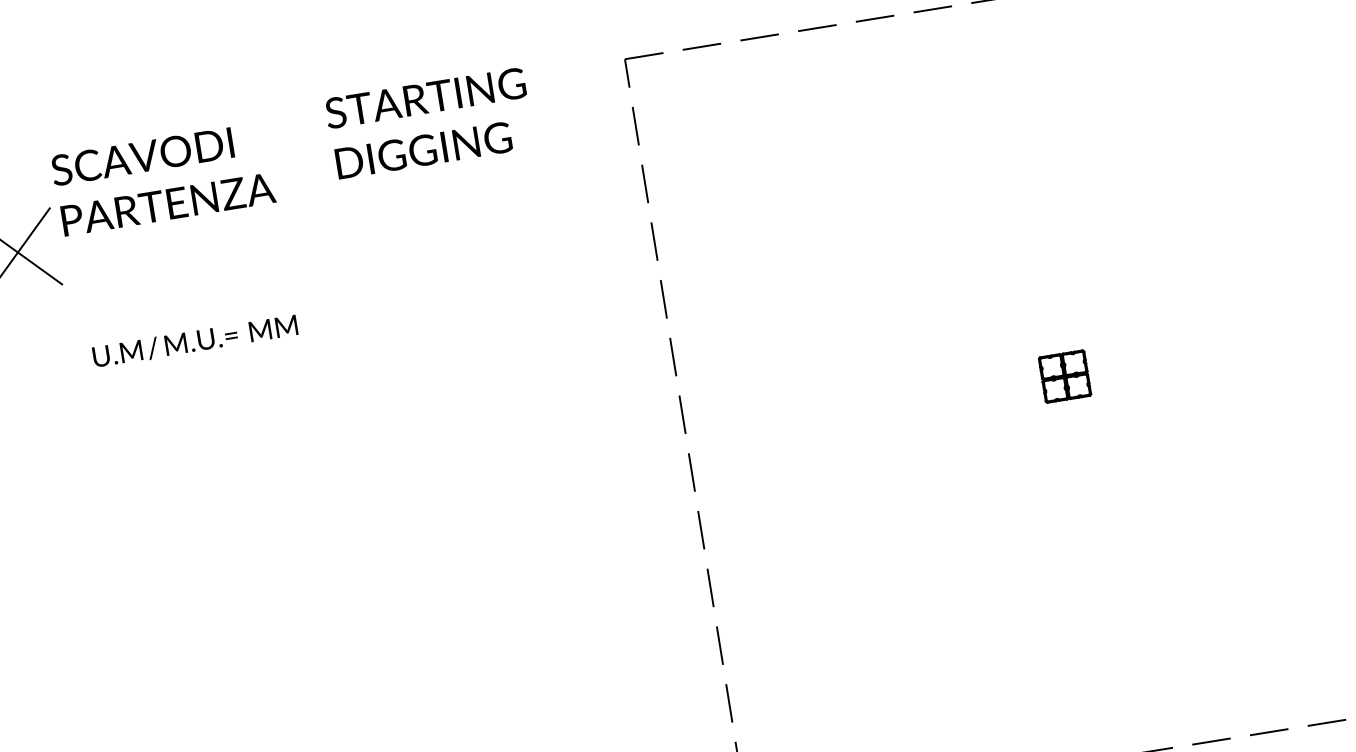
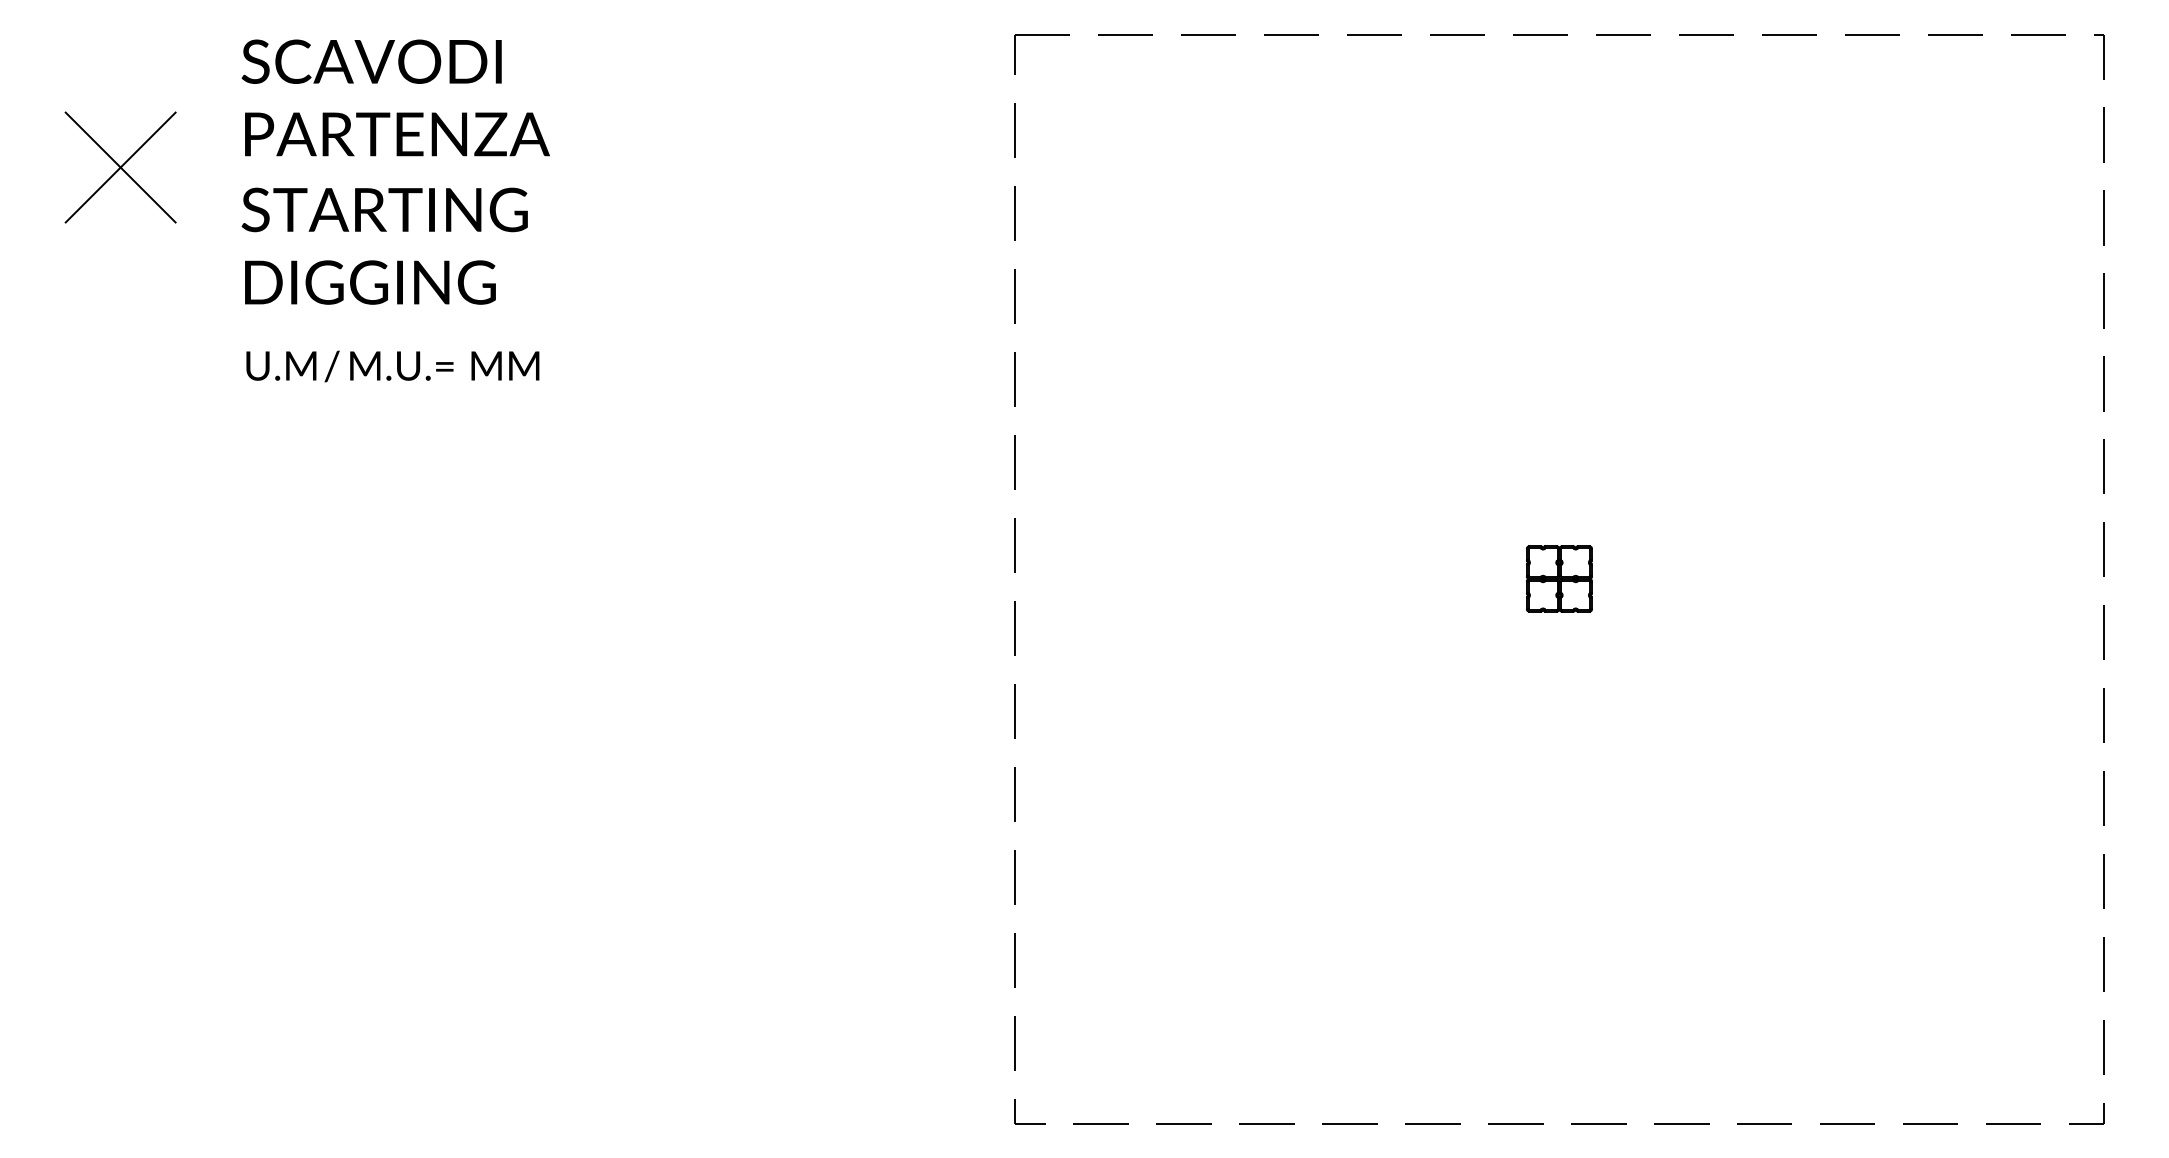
text: (429, 123) -> (384, 245), moved
text: (162, 179) -> (395, 97), moved
text: (195, 341) -> (392, 366), moved

